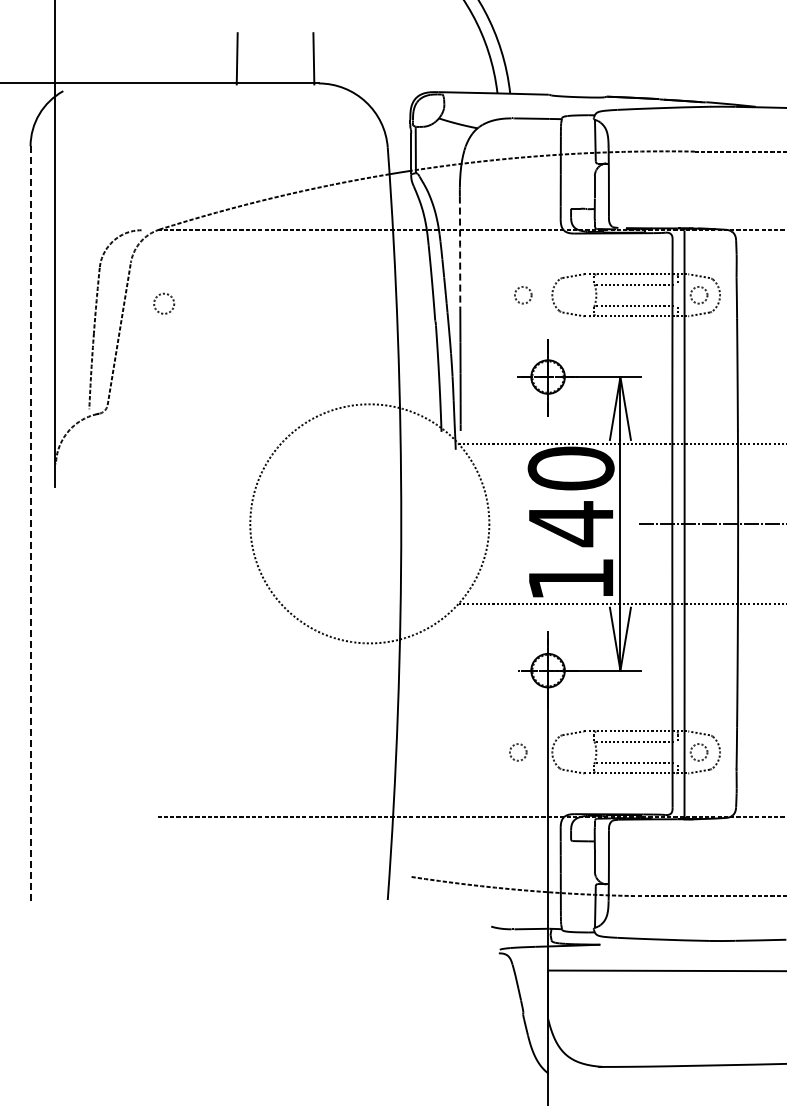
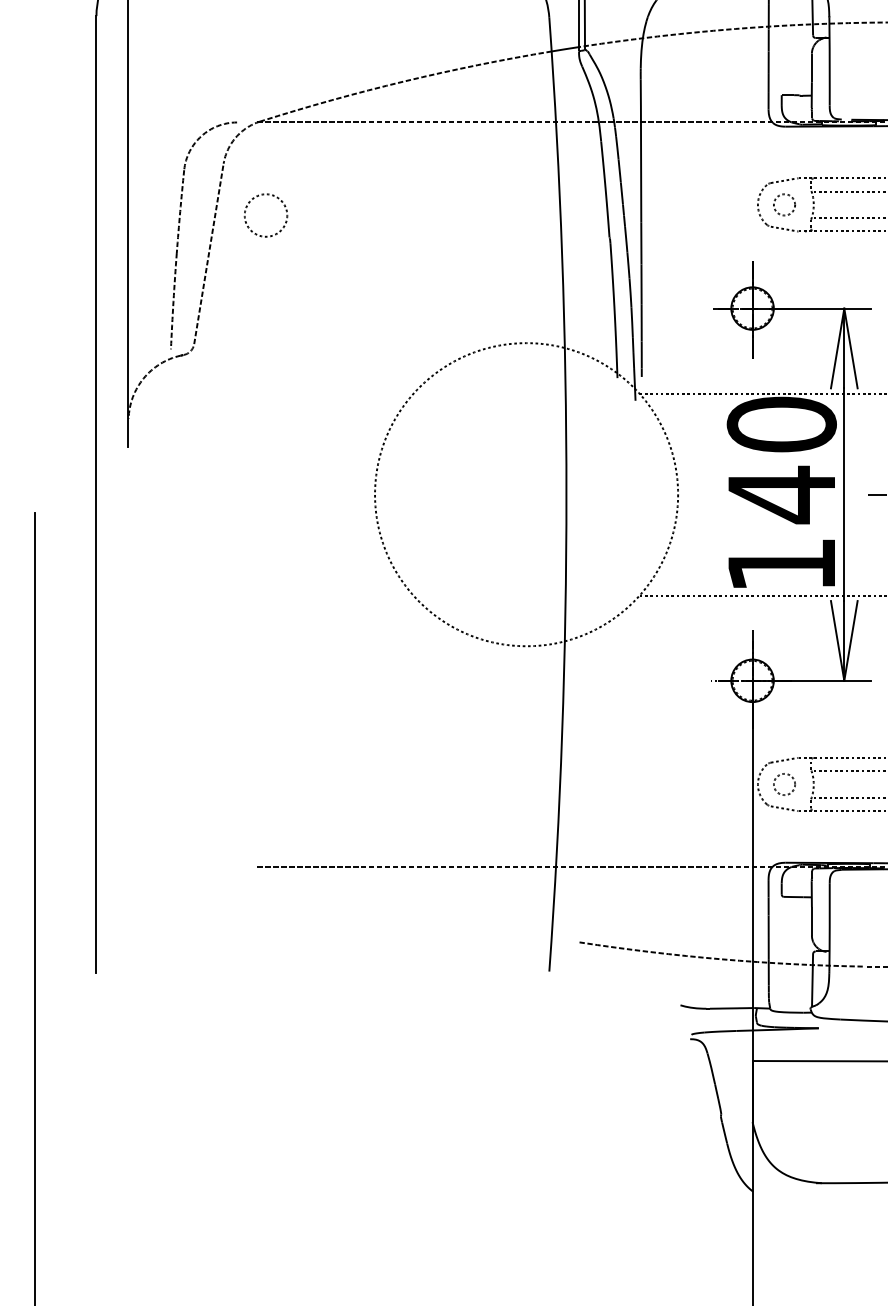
line: (460, 251) -> (641, 149), dashed -> solid
circle: (523, 295) -> (784, 205), moved
circle: (163, 303) -> (264, 215), size x1.67
line: (30, 523) -> (96, 494), dashed -> solid
circle: (518, 752) -> (784, 784), moved

